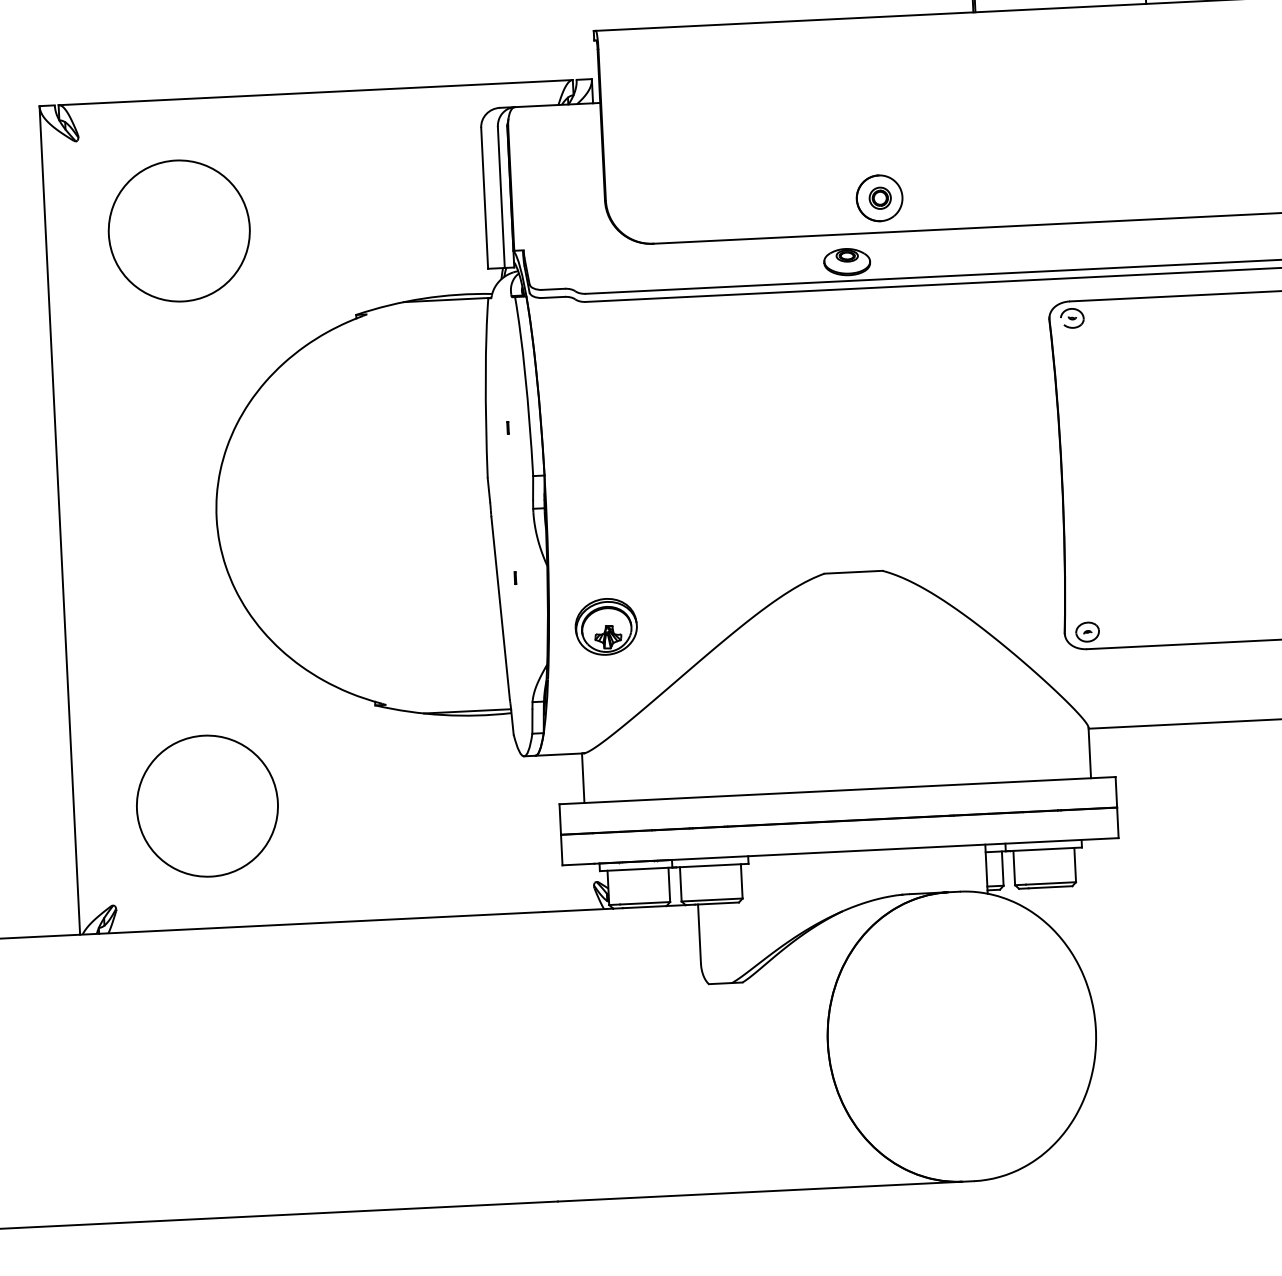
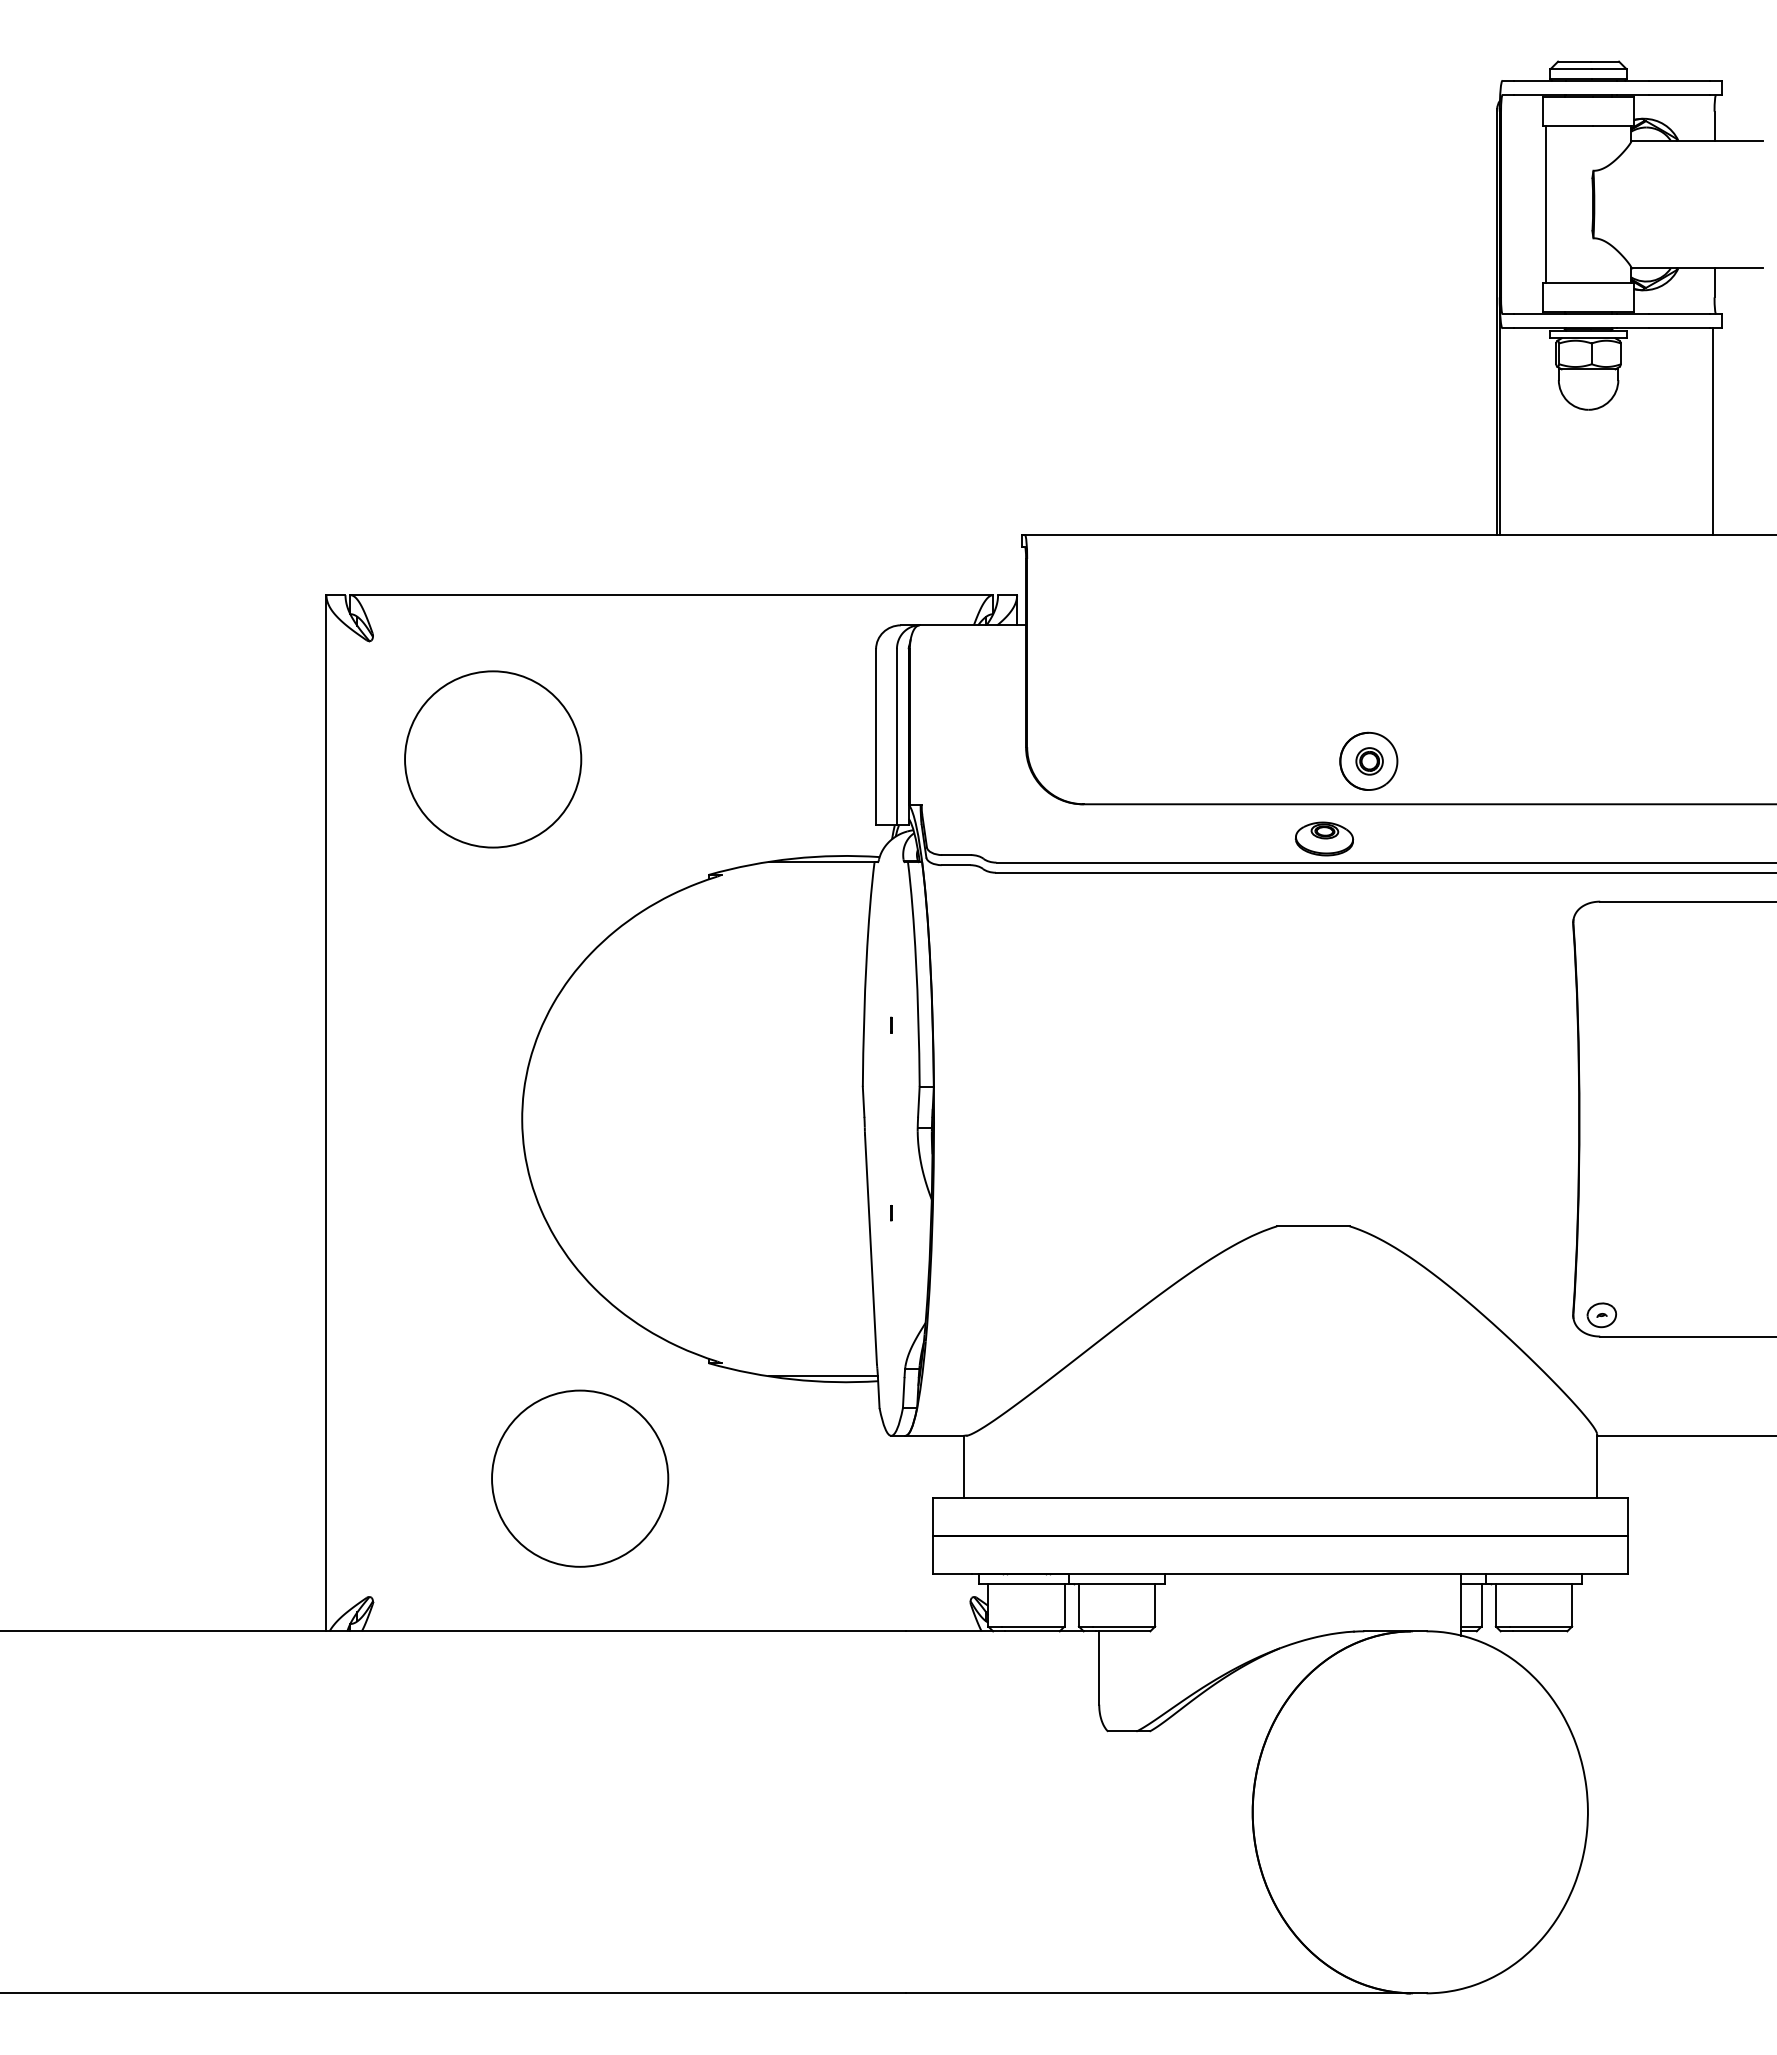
part: (1071, 318) -> (1601, 922), removed
part: (606, 626) -> (1001, 1279), removed
circle: (207, 805) -> (580, 1478), moved

